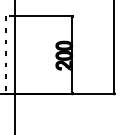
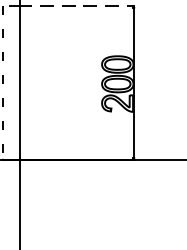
line: (43, 16) -> (76, 6), solid -> dashed

